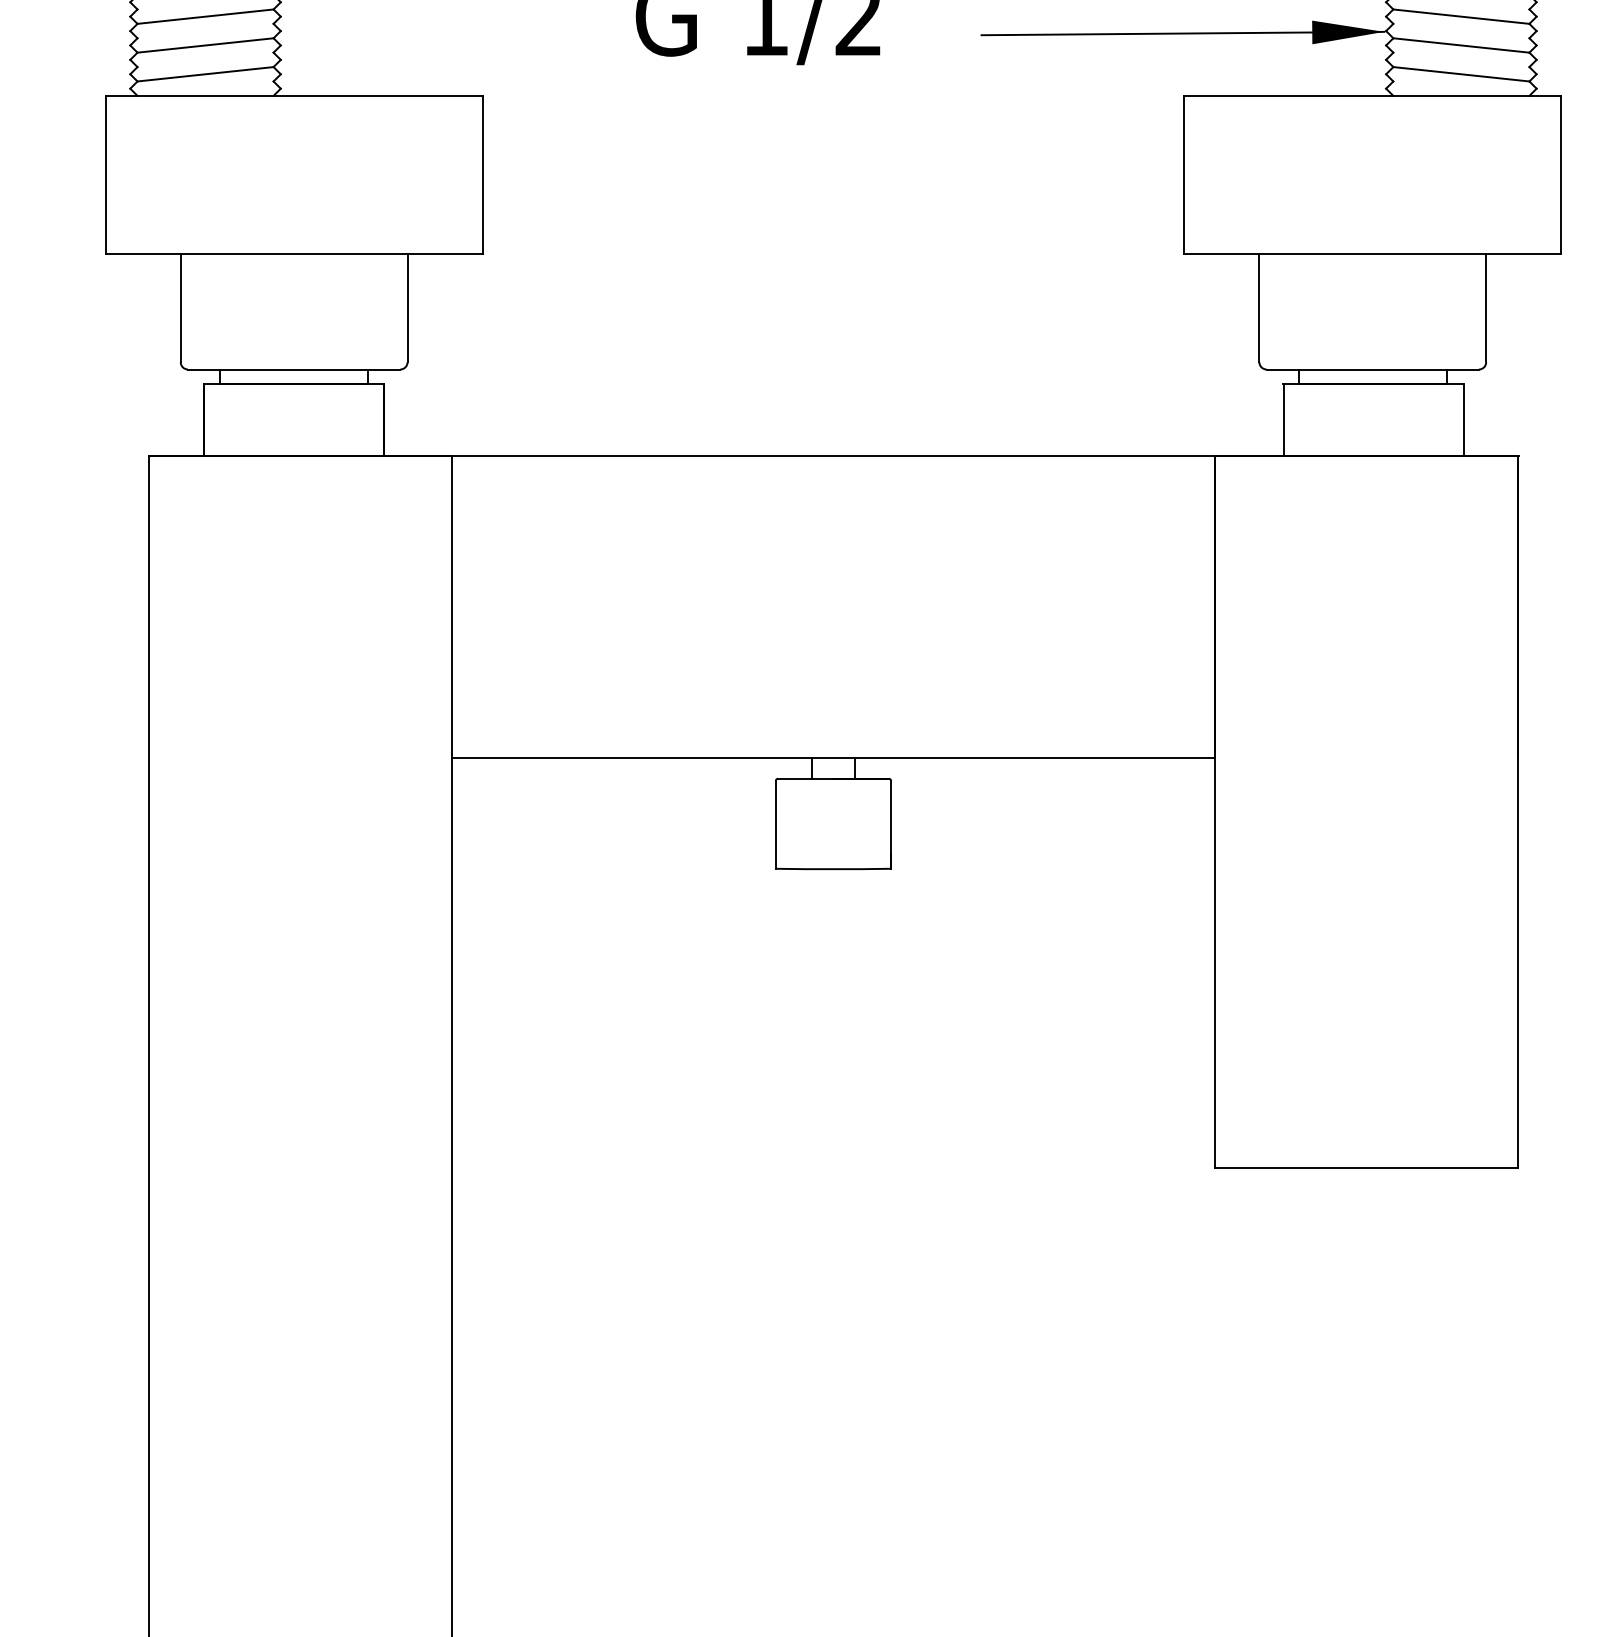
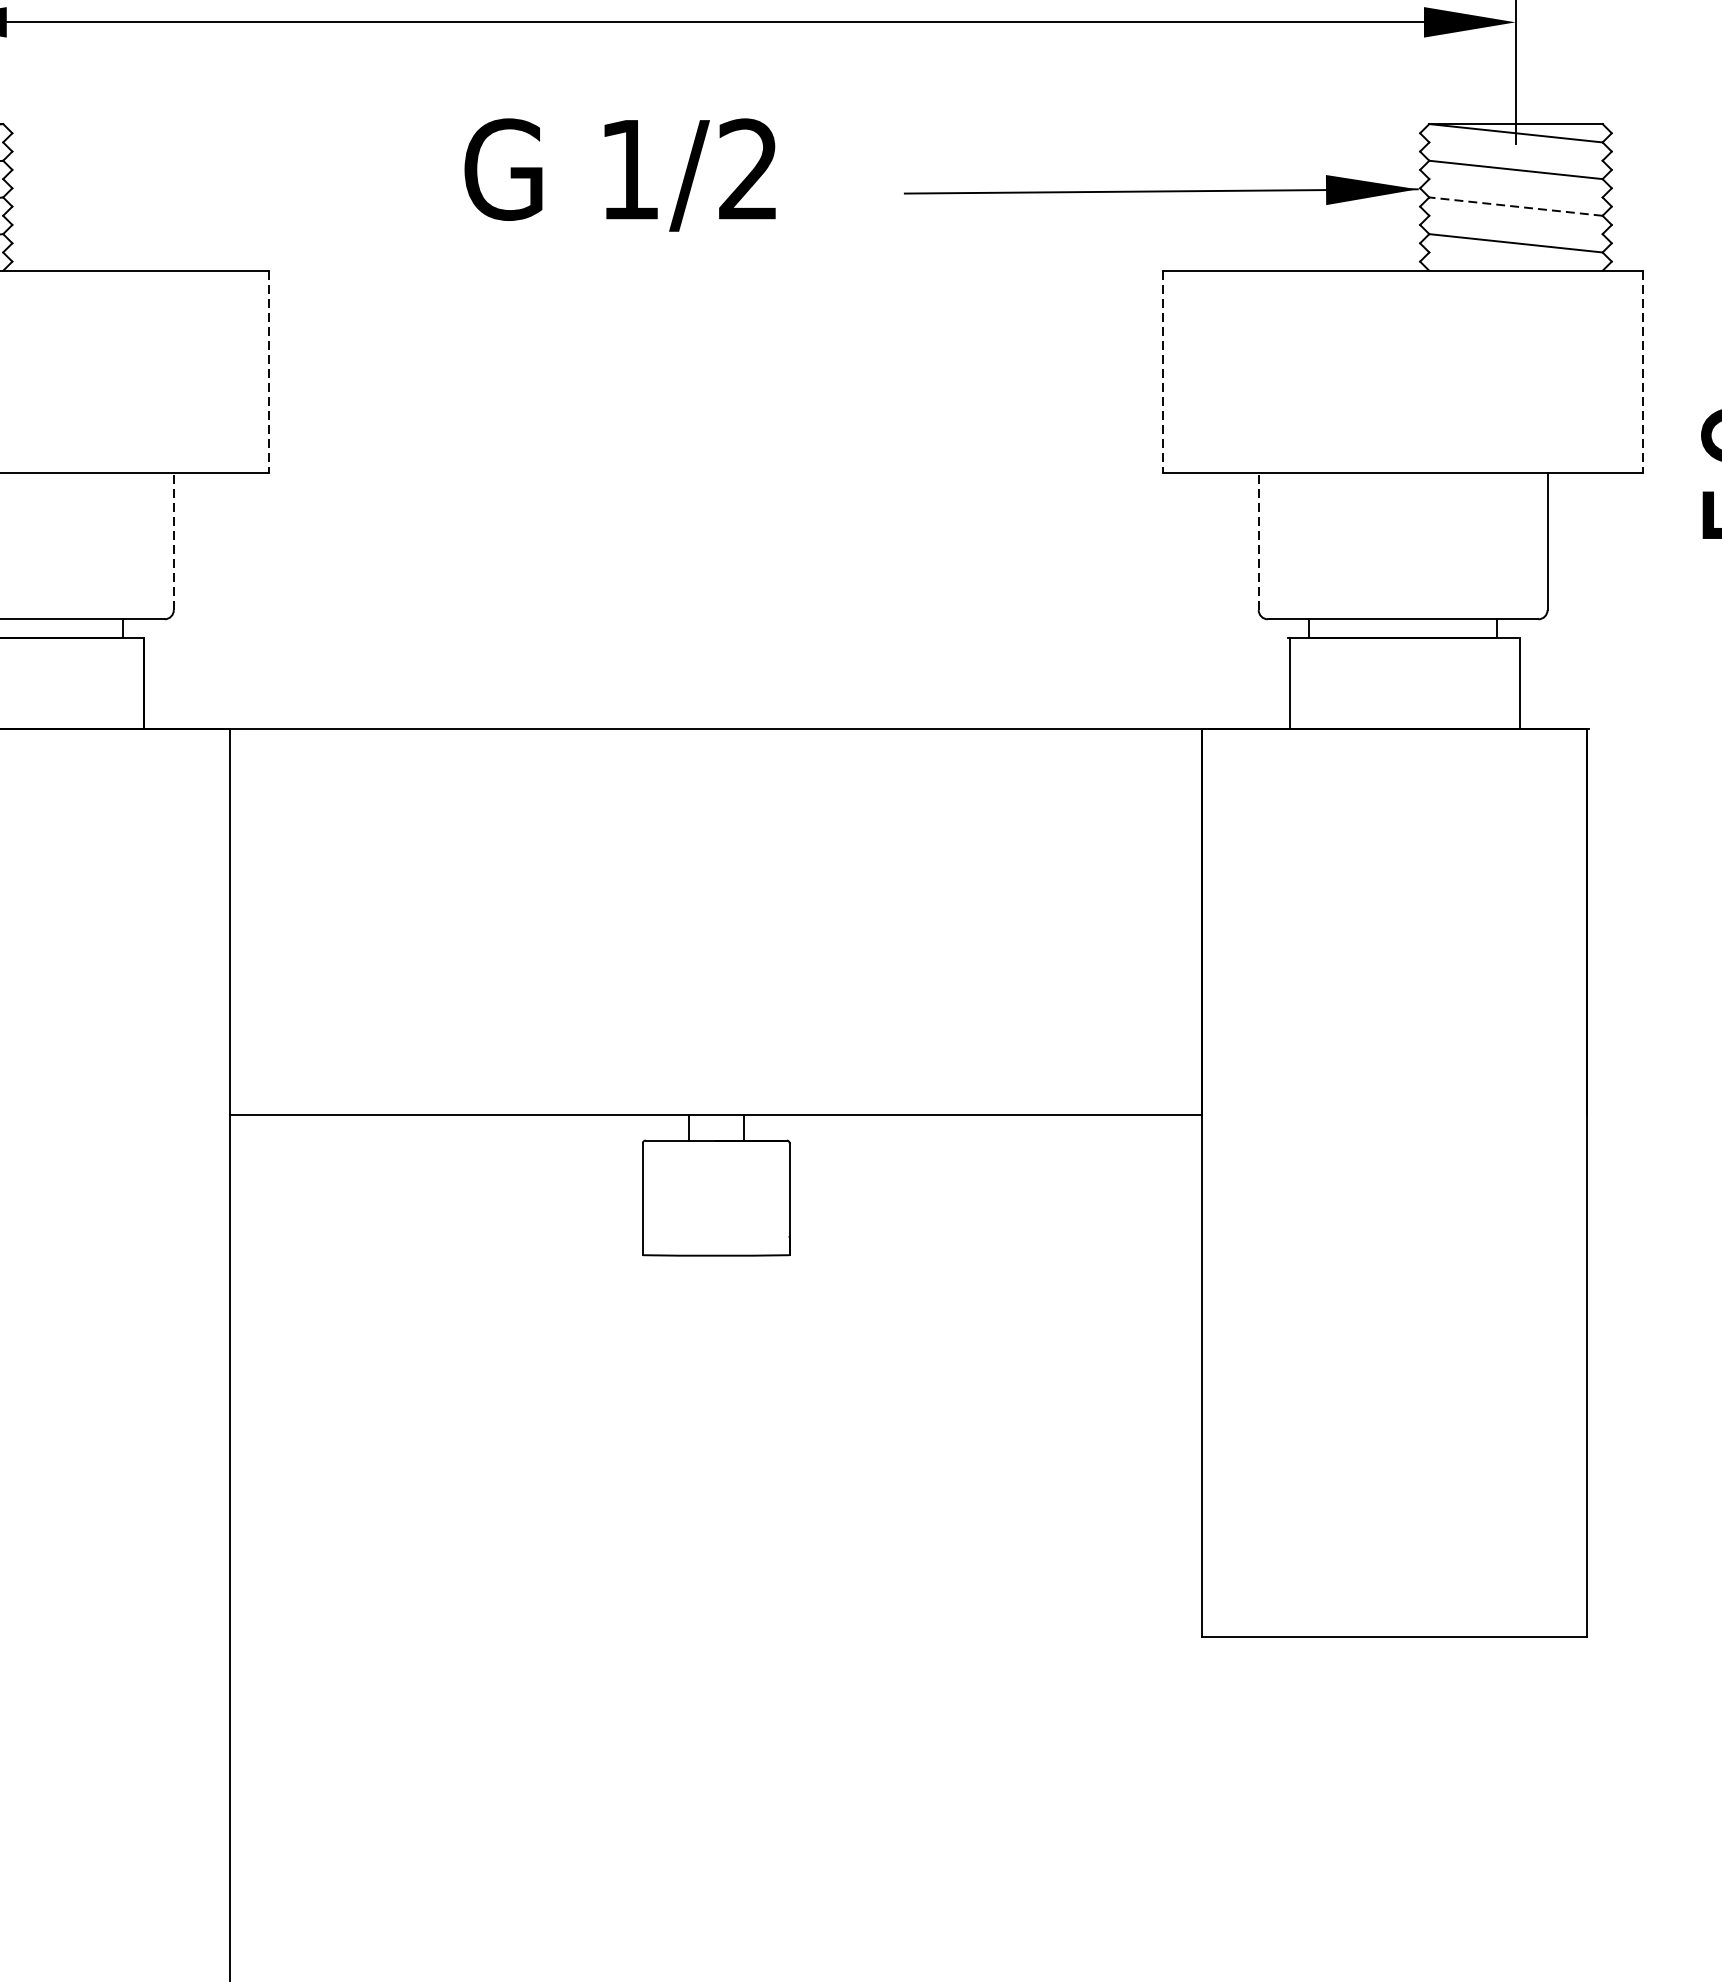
line: (1460, 45) -> (1514, 206), solid -> dashed
line: (482, 175) -> (269, 372), solid -> dashed
line: (1184, 175) -> (1163, 372), solid -> dashed
line: (1561, 175) -> (1643, 372), solid -> dashed
line: (407, 307) -> (173, 540), solid -> dashed
line: (1259, 307) -> (1258, 540), solid -> dashed

